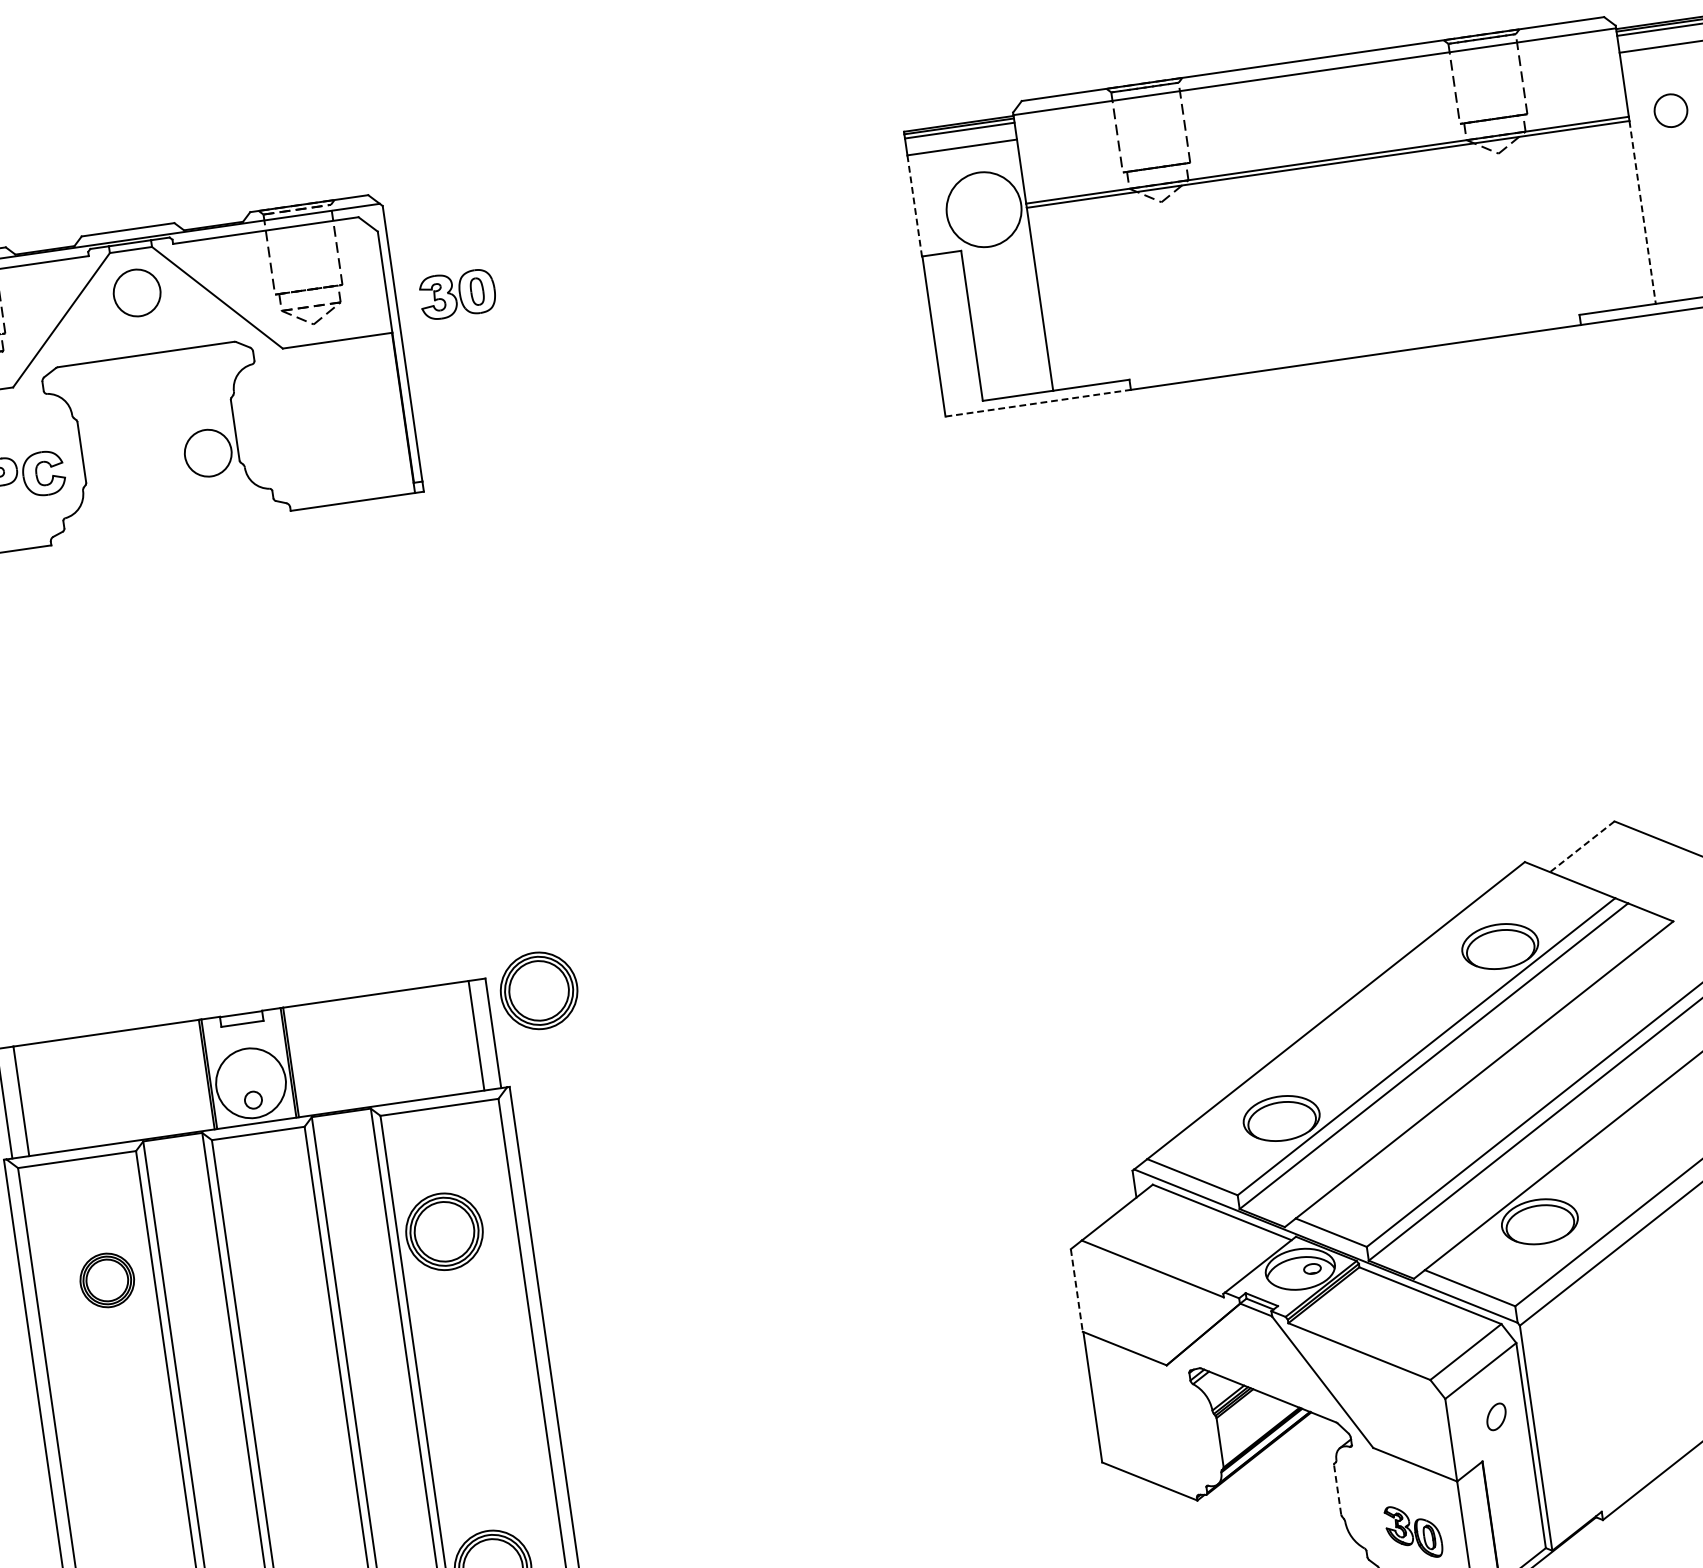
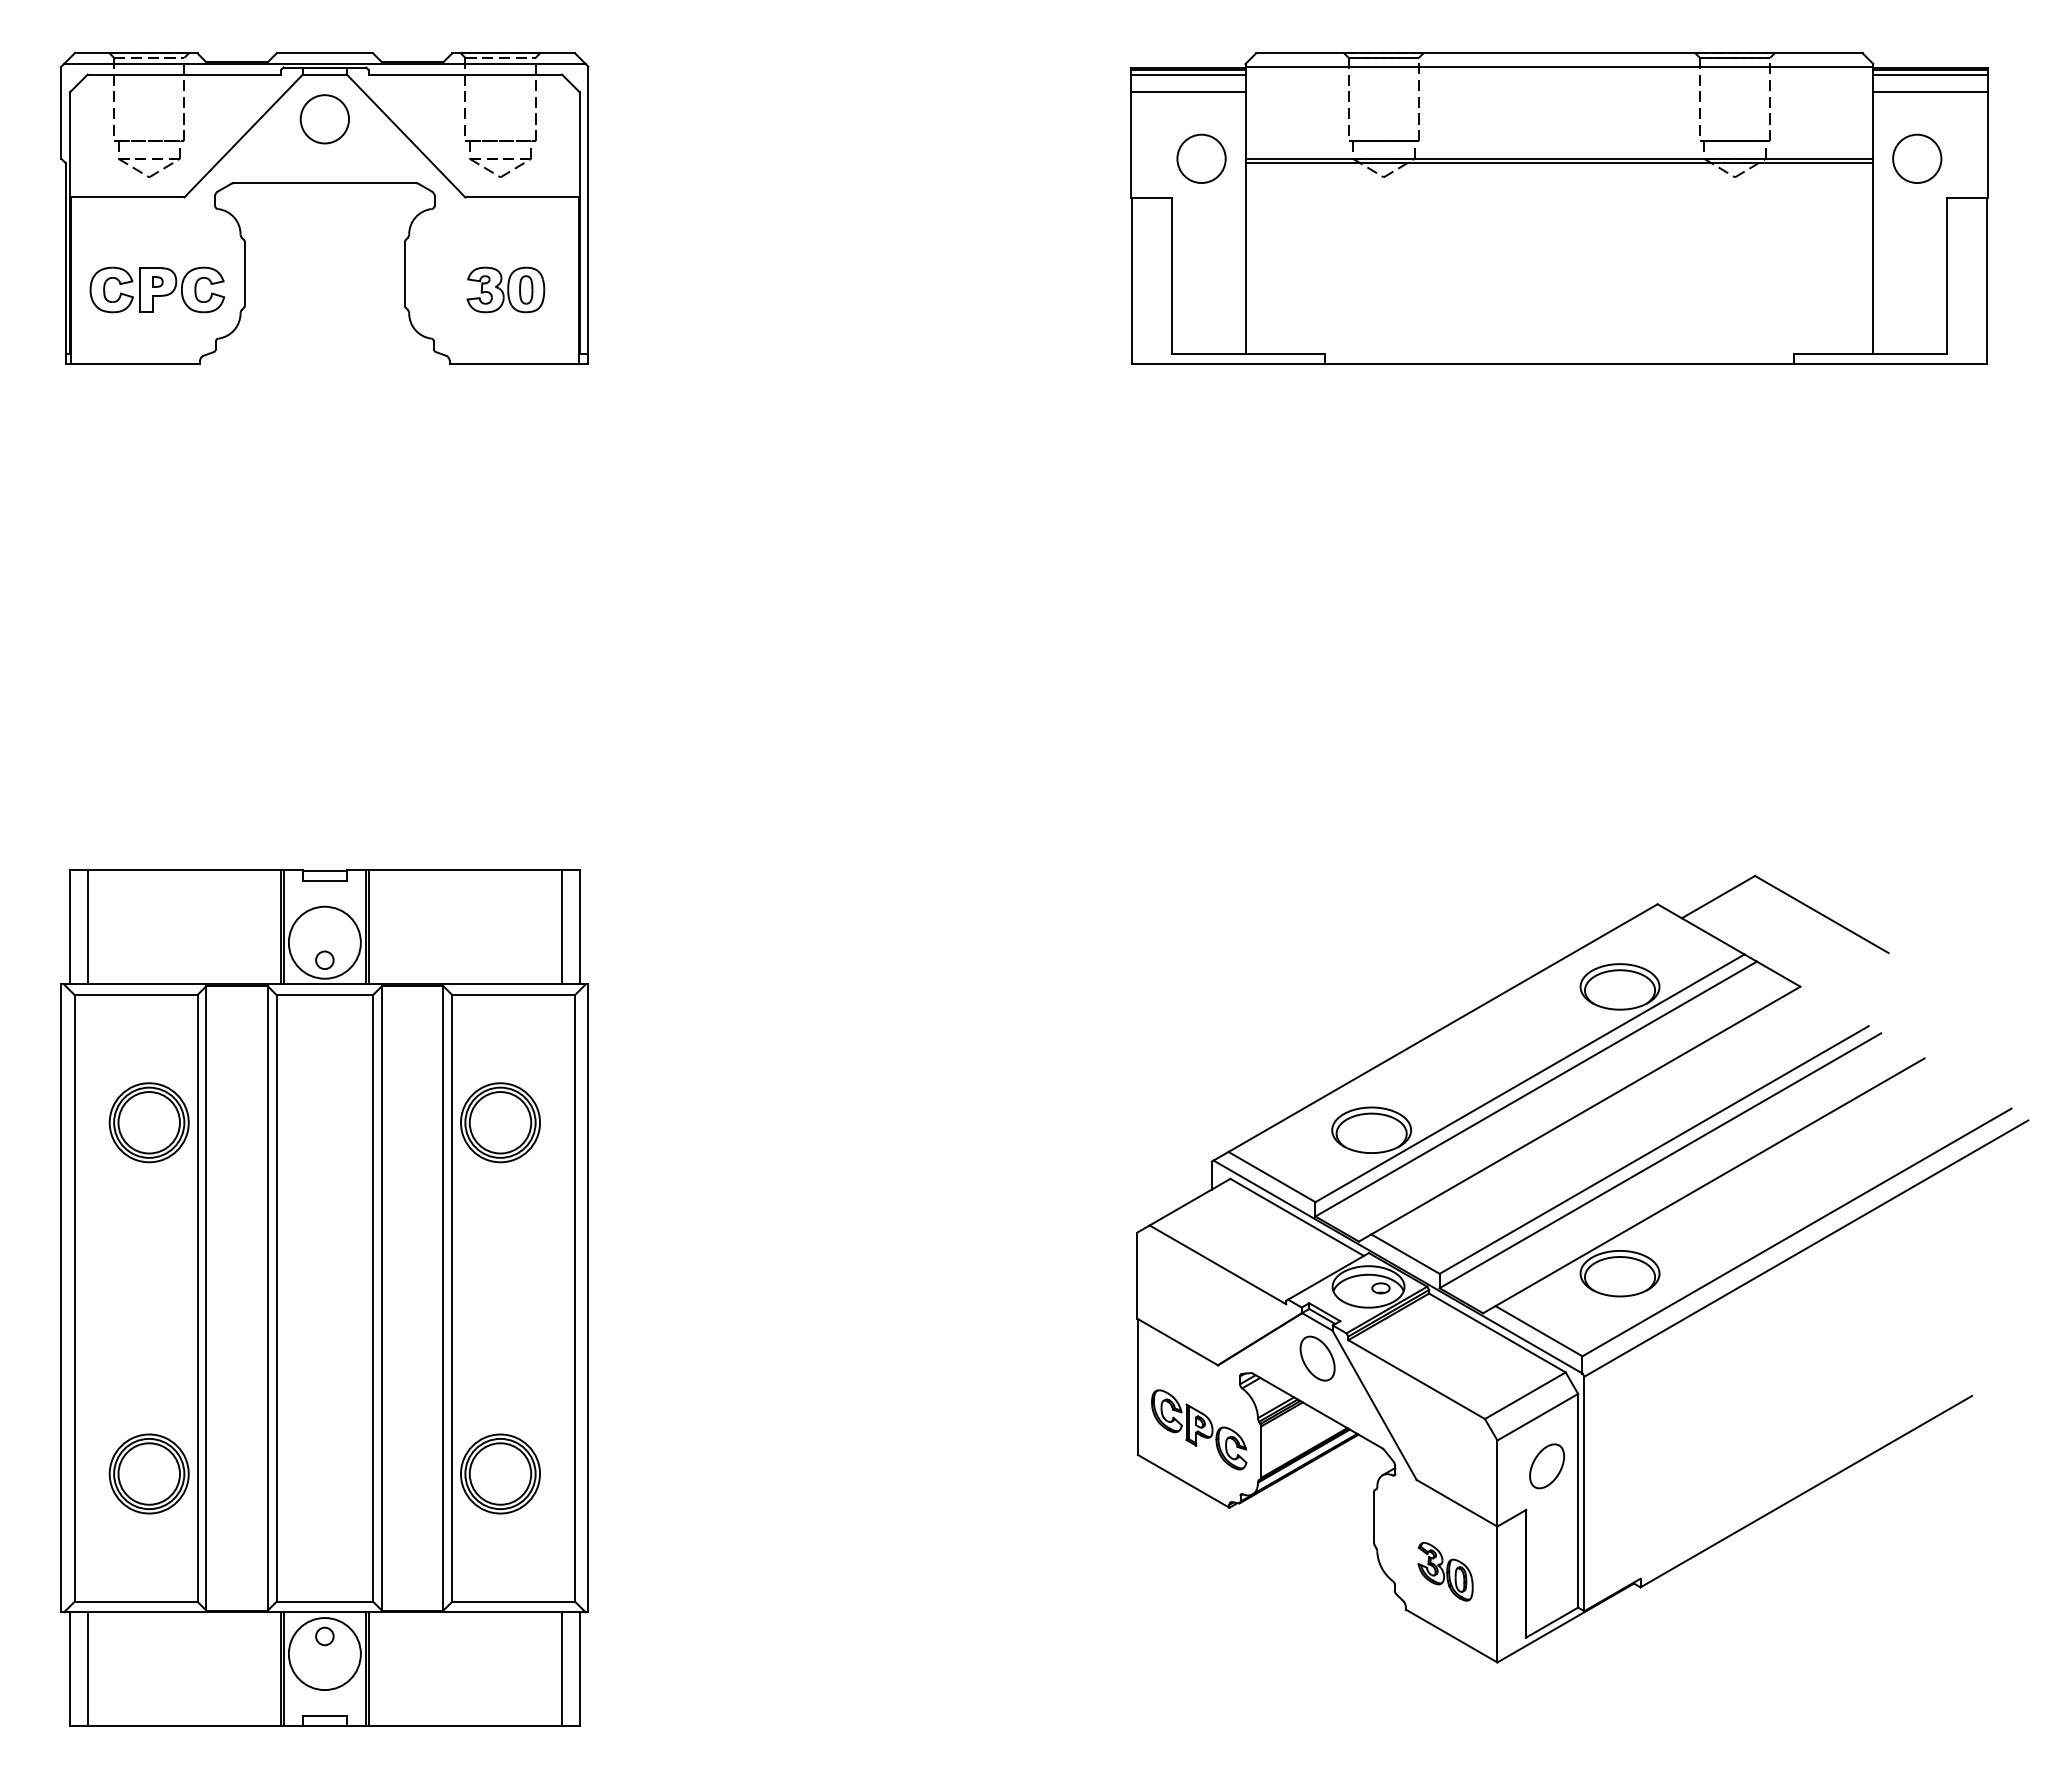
circle: (1671, 110) -> (1917, 158), size x1.43
line: (914, 205) -> (1131, 144), dashed -> solid
circle: (983, 209) -> (1201, 158), size x0.62
line: (1642, 213) -> (1873, 259), dashed -> solid
part: (457, 294) -> (505, 289), moved
line: (1038, 403) -> (1228, 364), dashed -> solid
circle: (207, 453) -> (373, 293), removed
line: (1582, 847) -> (1718, 897), dashed -> solid
part: (539, 990) -> (632, 890), removed
part: (106, 1280) -> (148, 1122), size x1.43
line: (1077, 1291) -> (1137, 1276), dashed -> solid
part: (1261, 1345) -> (1317, 1358), added
part: (1495, 1417) -> (1546, 1466), size x1.67
part: (1157, 1429) -> (1199, 1429), added
line: (1337, 1489) -> (1374, 1517), dashed -> solid

